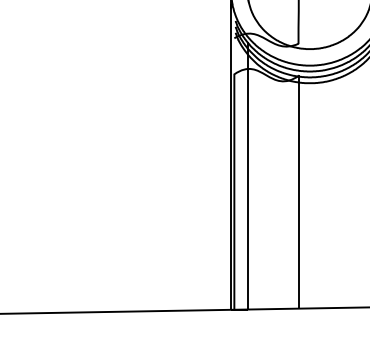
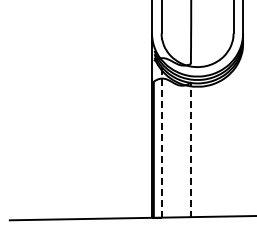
line: (247, 174) -> (161, 139), solid -> dashed
line: (299, 191) -> (191, 149), solid -> dashed

